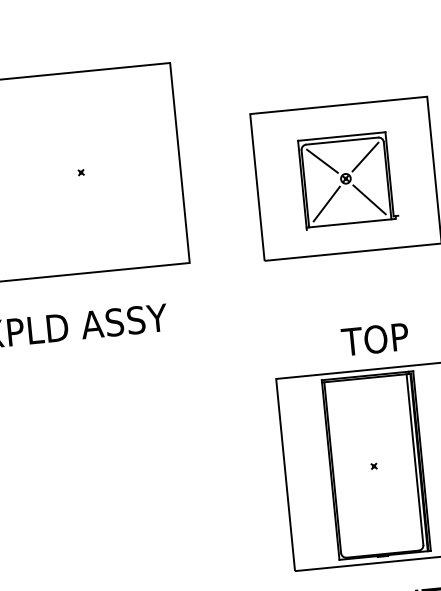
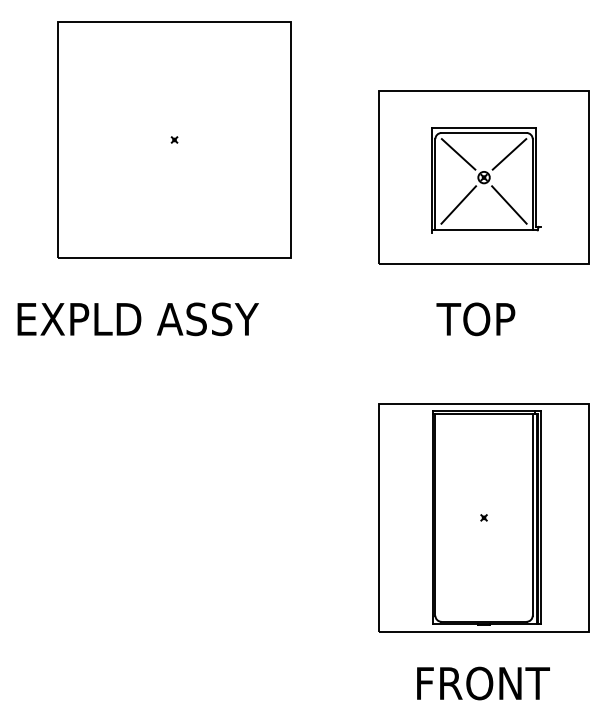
text: (374, 339) -> (475, 319), moved

